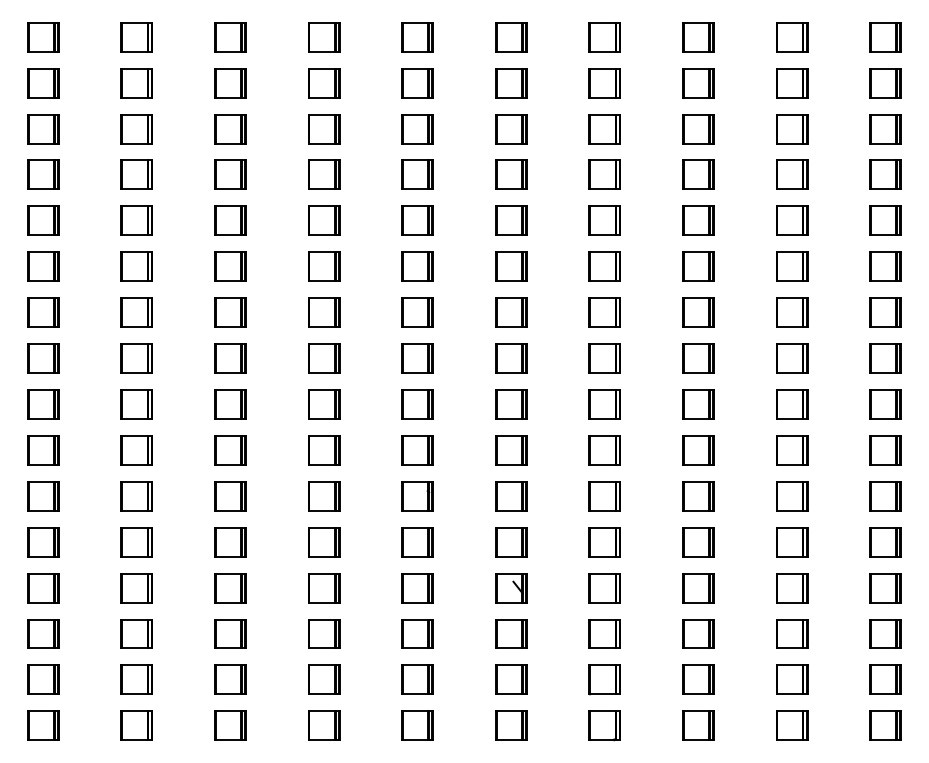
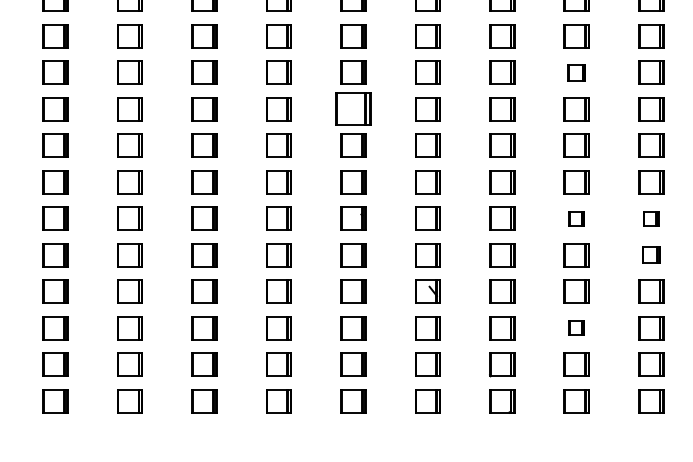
part: (698, 312) -> (576, 72), size x0.7
part: (417, 358) -> (353, 109), size x1.4
part: (698, 496) -> (576, 218), size x0.6
part: (792, 496) -> (651, 218), size x0.6
part: (792, 542) -> (651, 255), size x0.7
part: (698, 633) -> (576, 327), size x0.6

